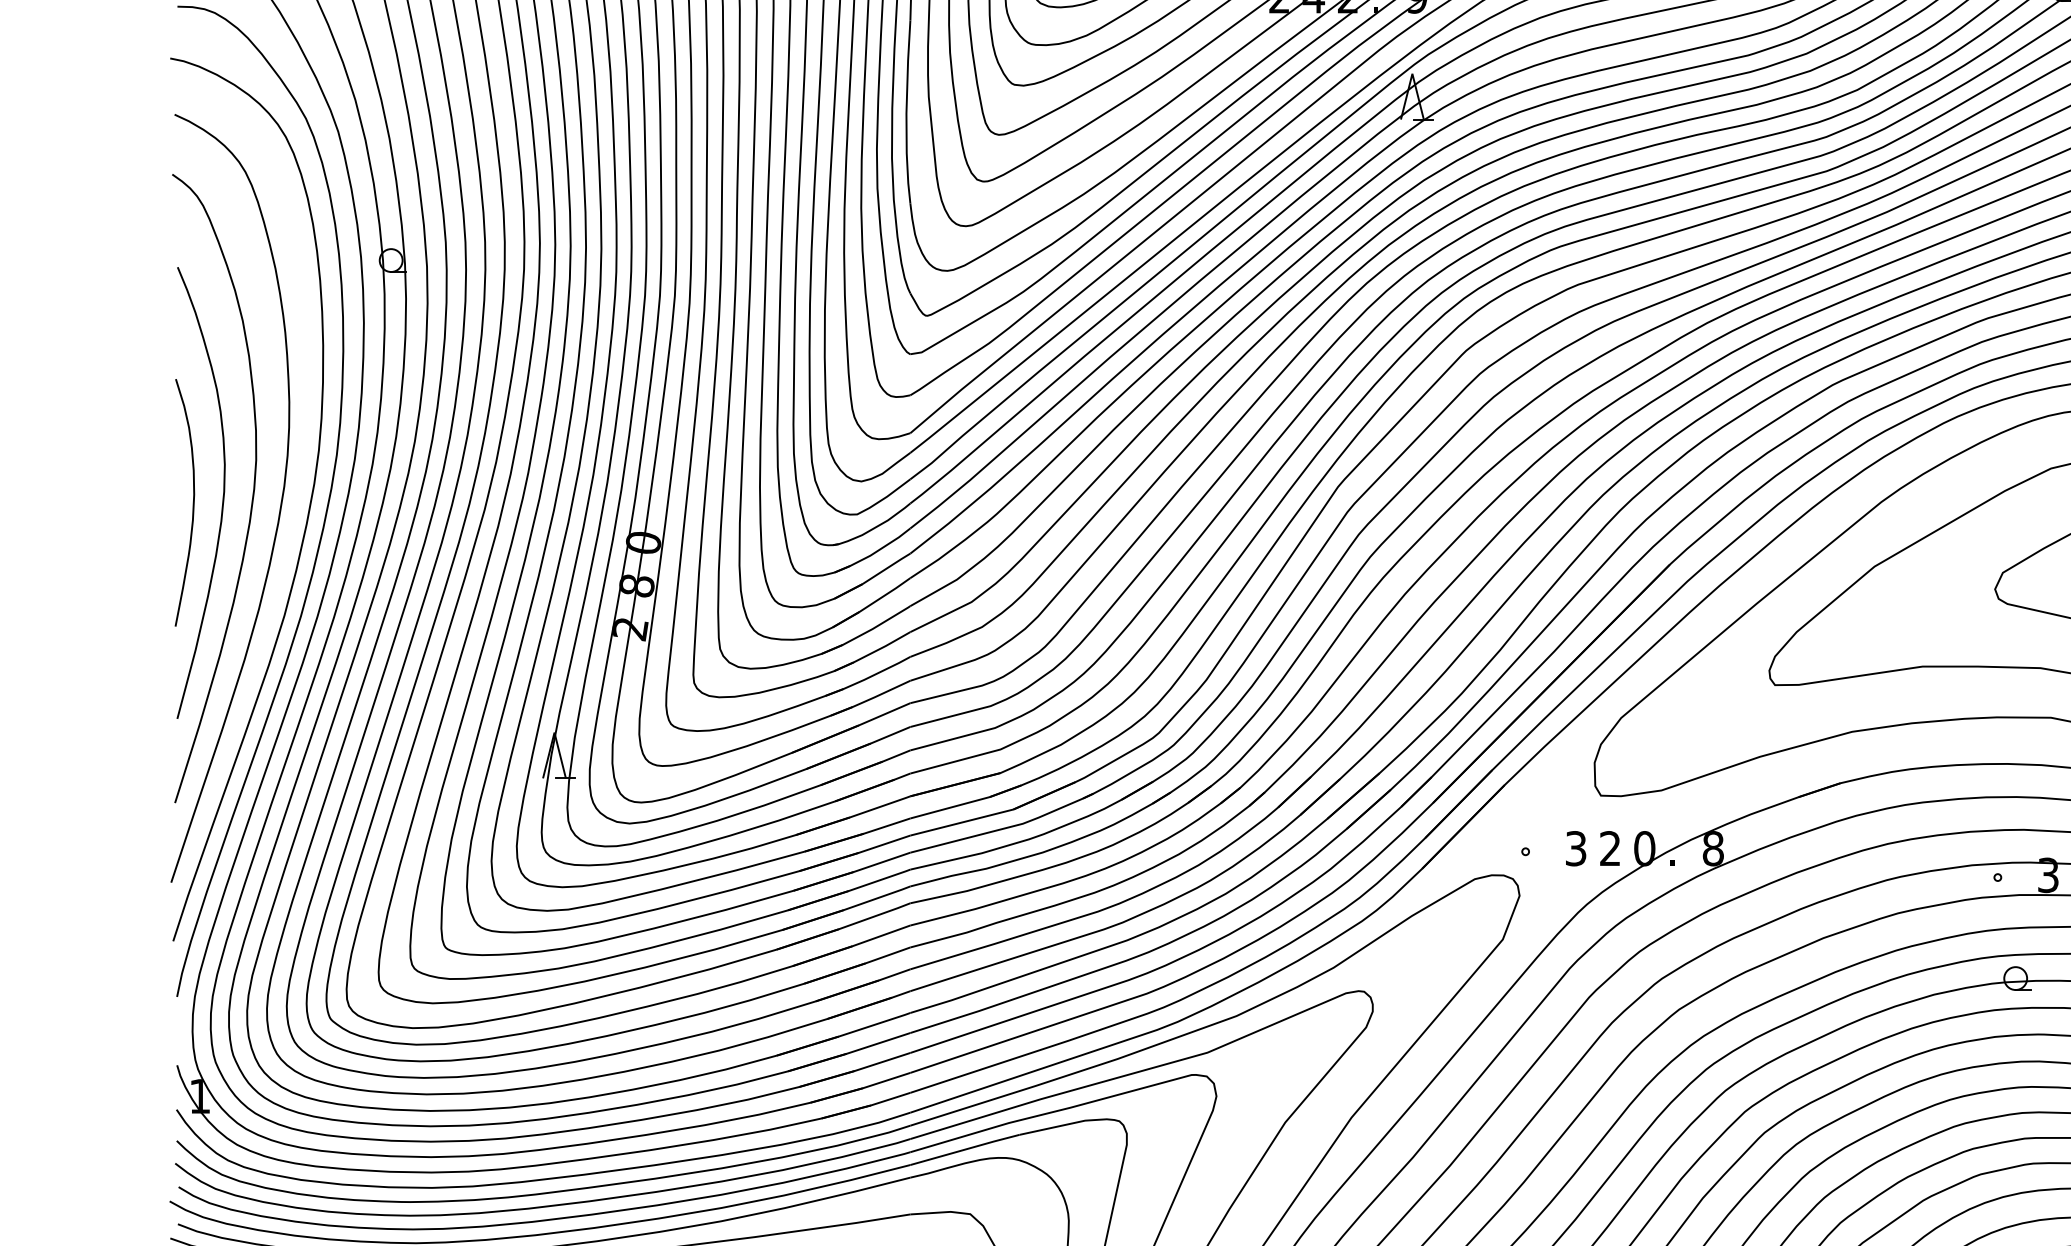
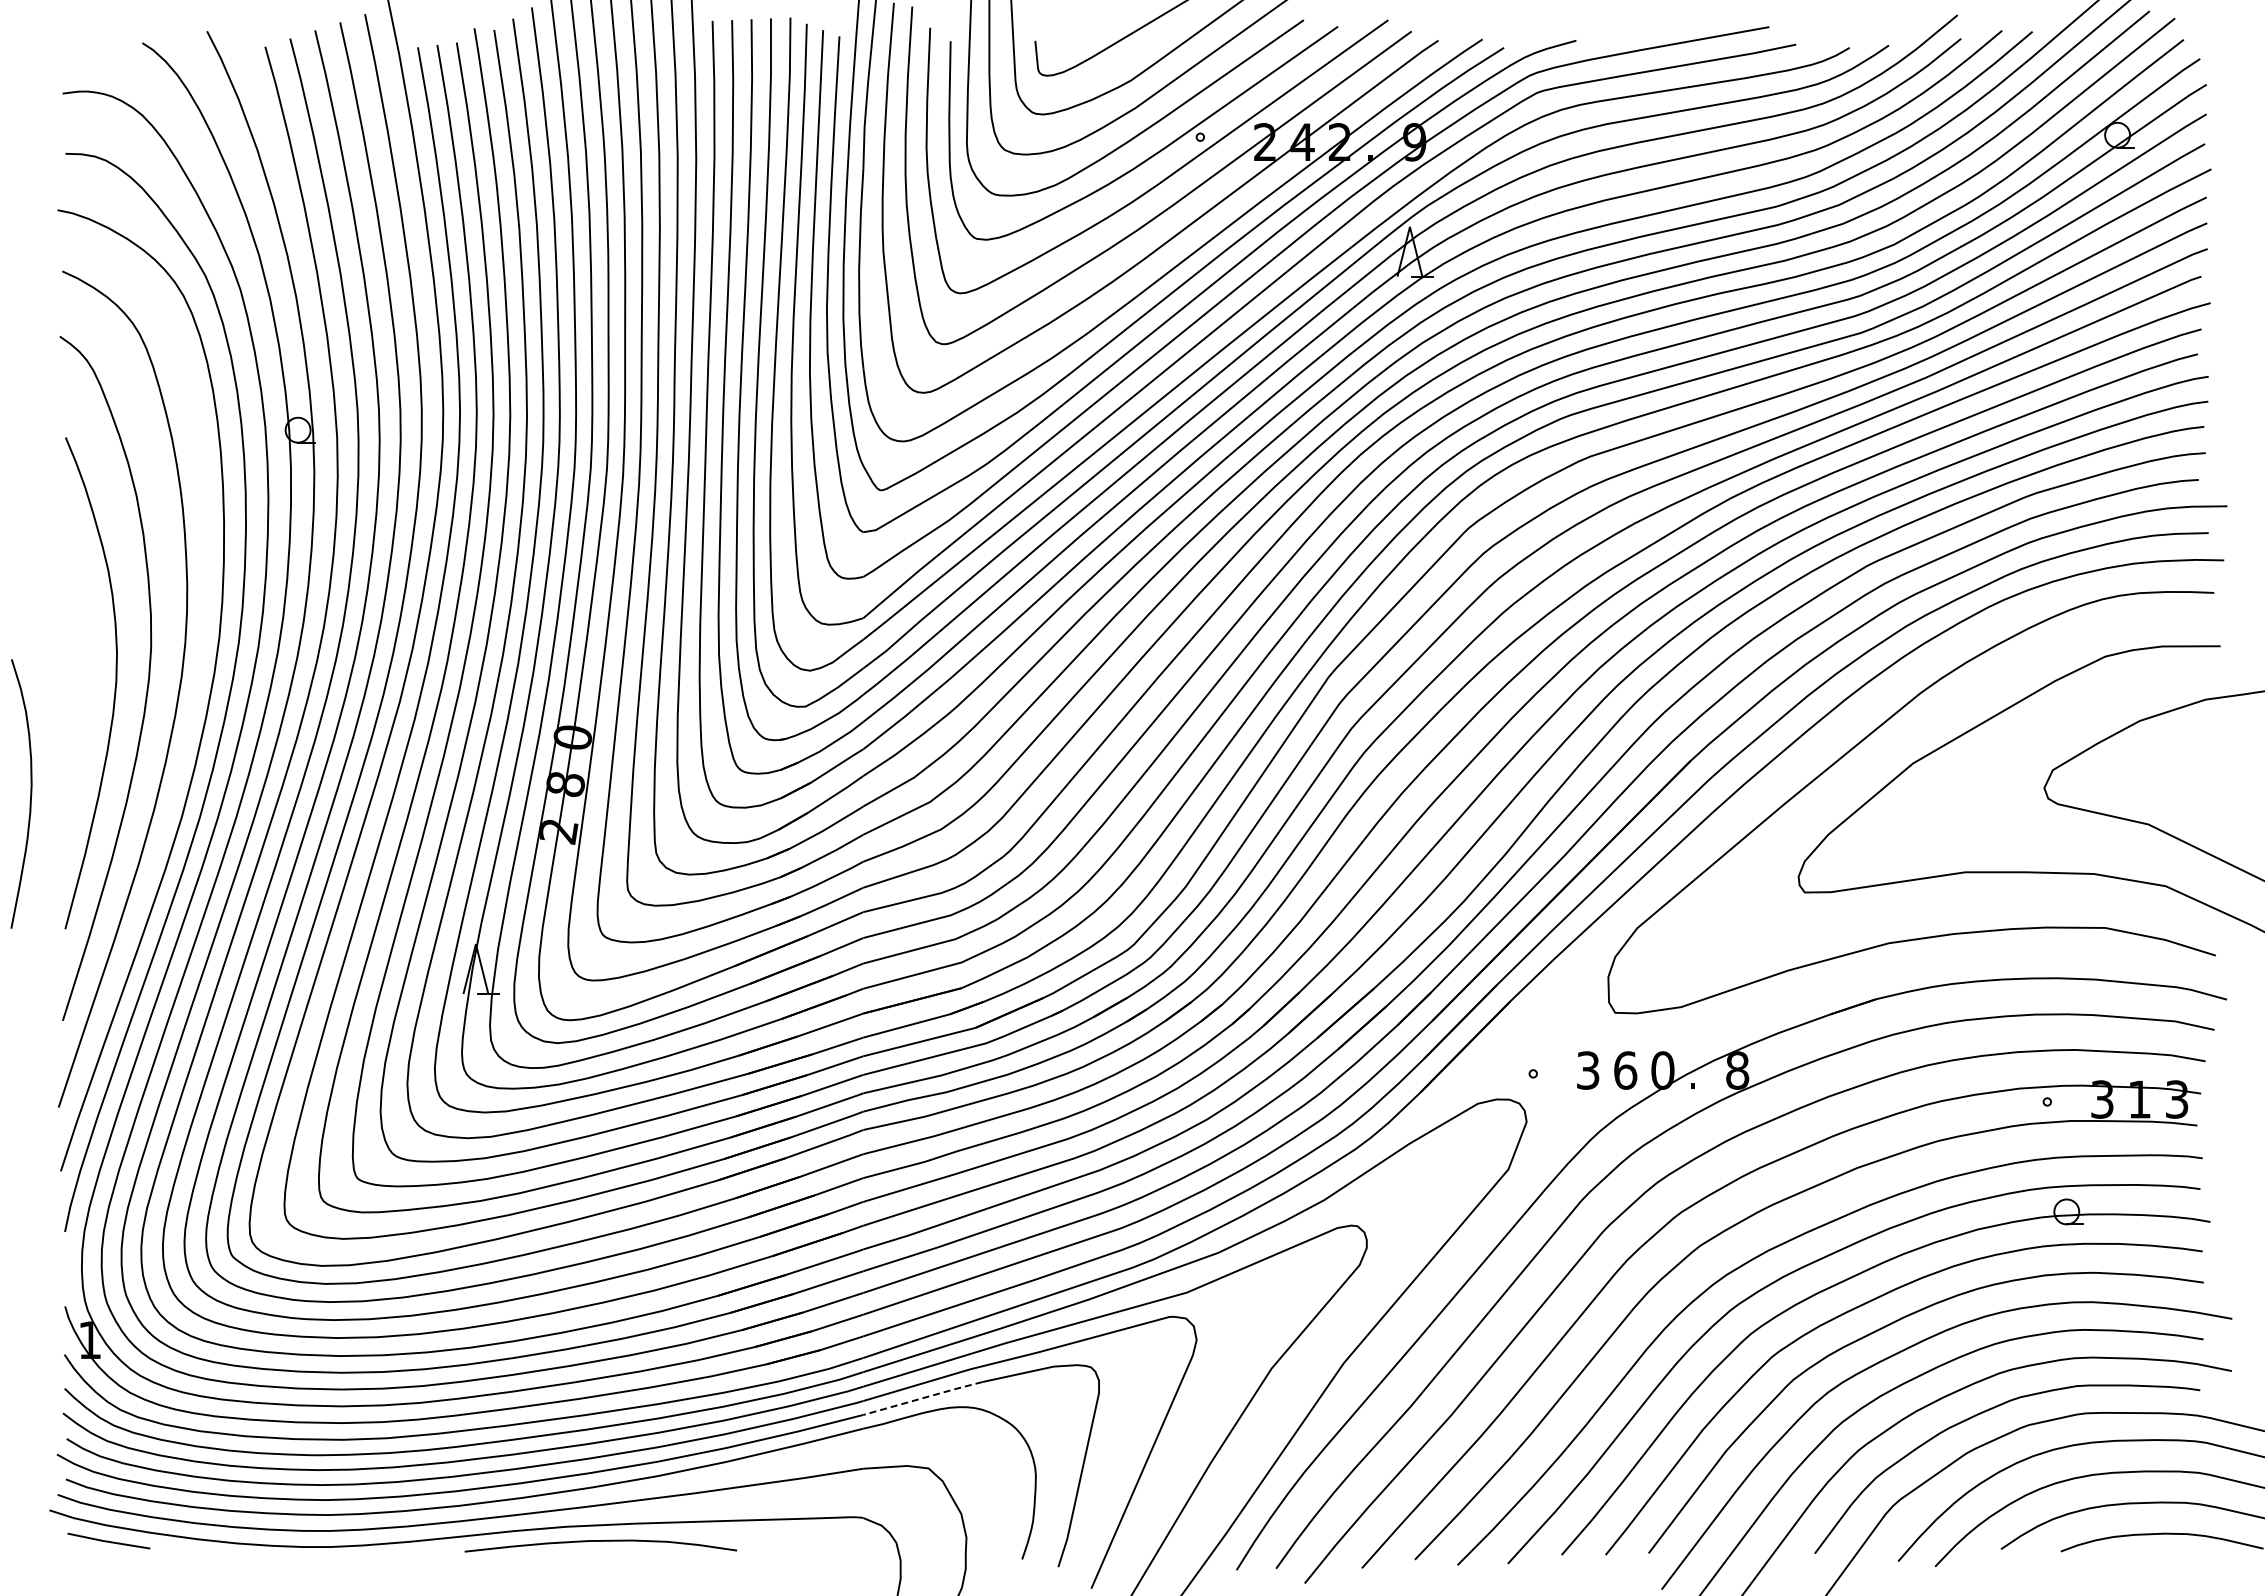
curve: (193, 502) -> (30, 793), moved
text: (1610, 848) -> (1625, 1070), 2 -> 6
line: (964, 1149) -> (922, 1398), solid -> dashed

